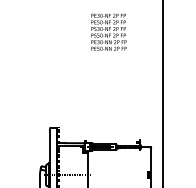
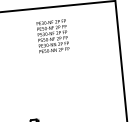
text: (108, 31) -> (52, 35), moved

